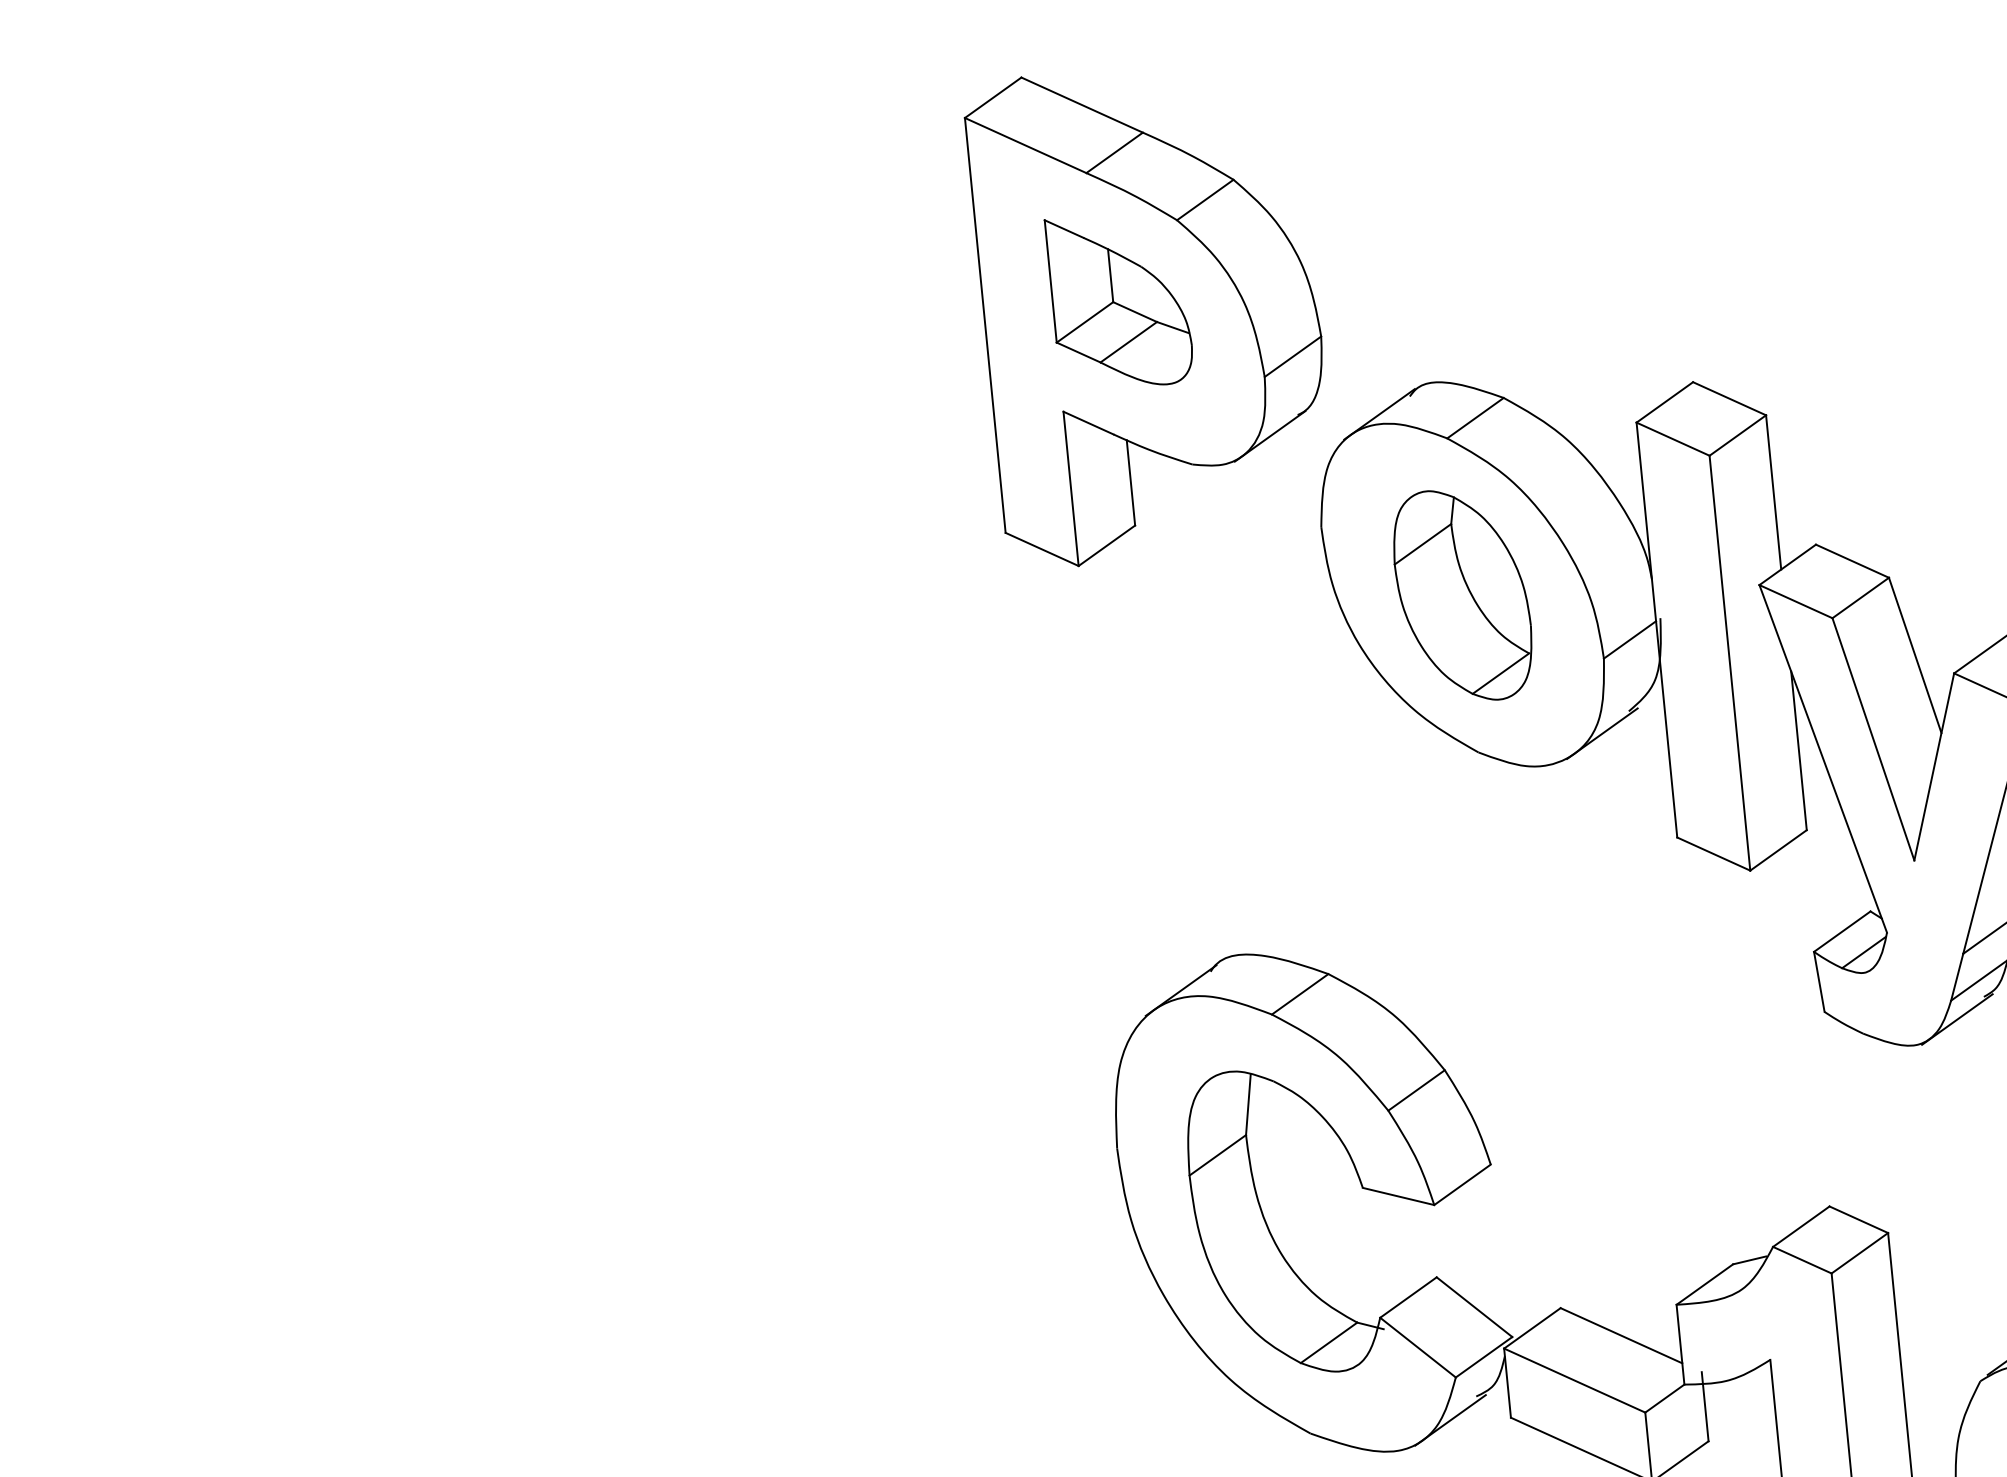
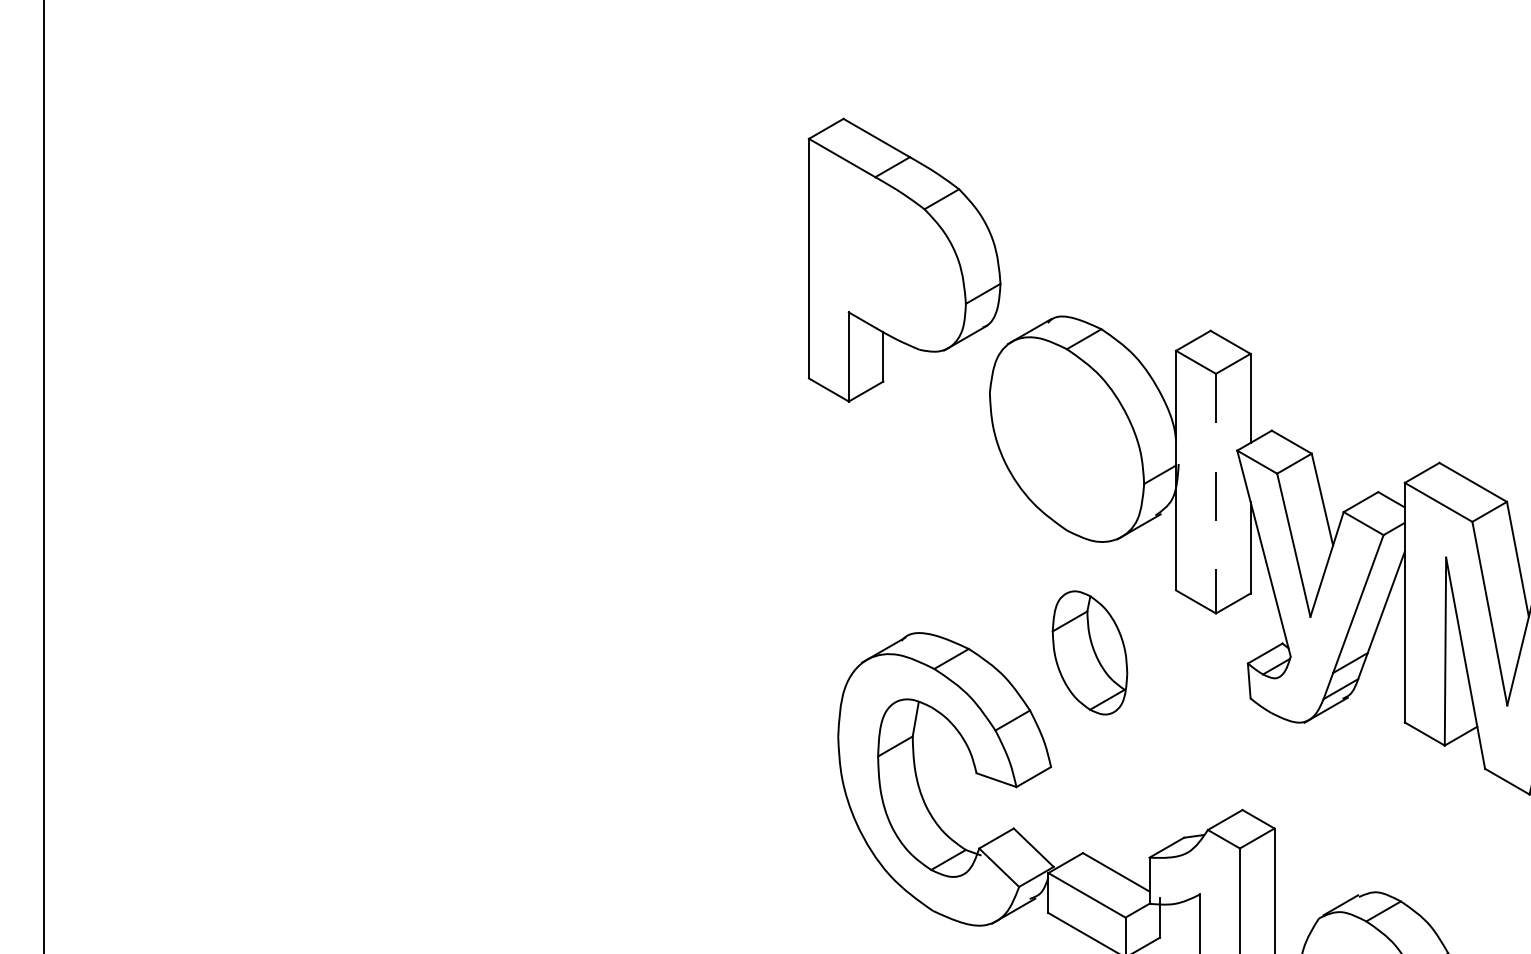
part: (1118, 299) -> (886, 251), removed
part: (1461, 594) -> (1089, 652), moved
line: (1730, 662) -> (1216, 493), solid -> dashed

